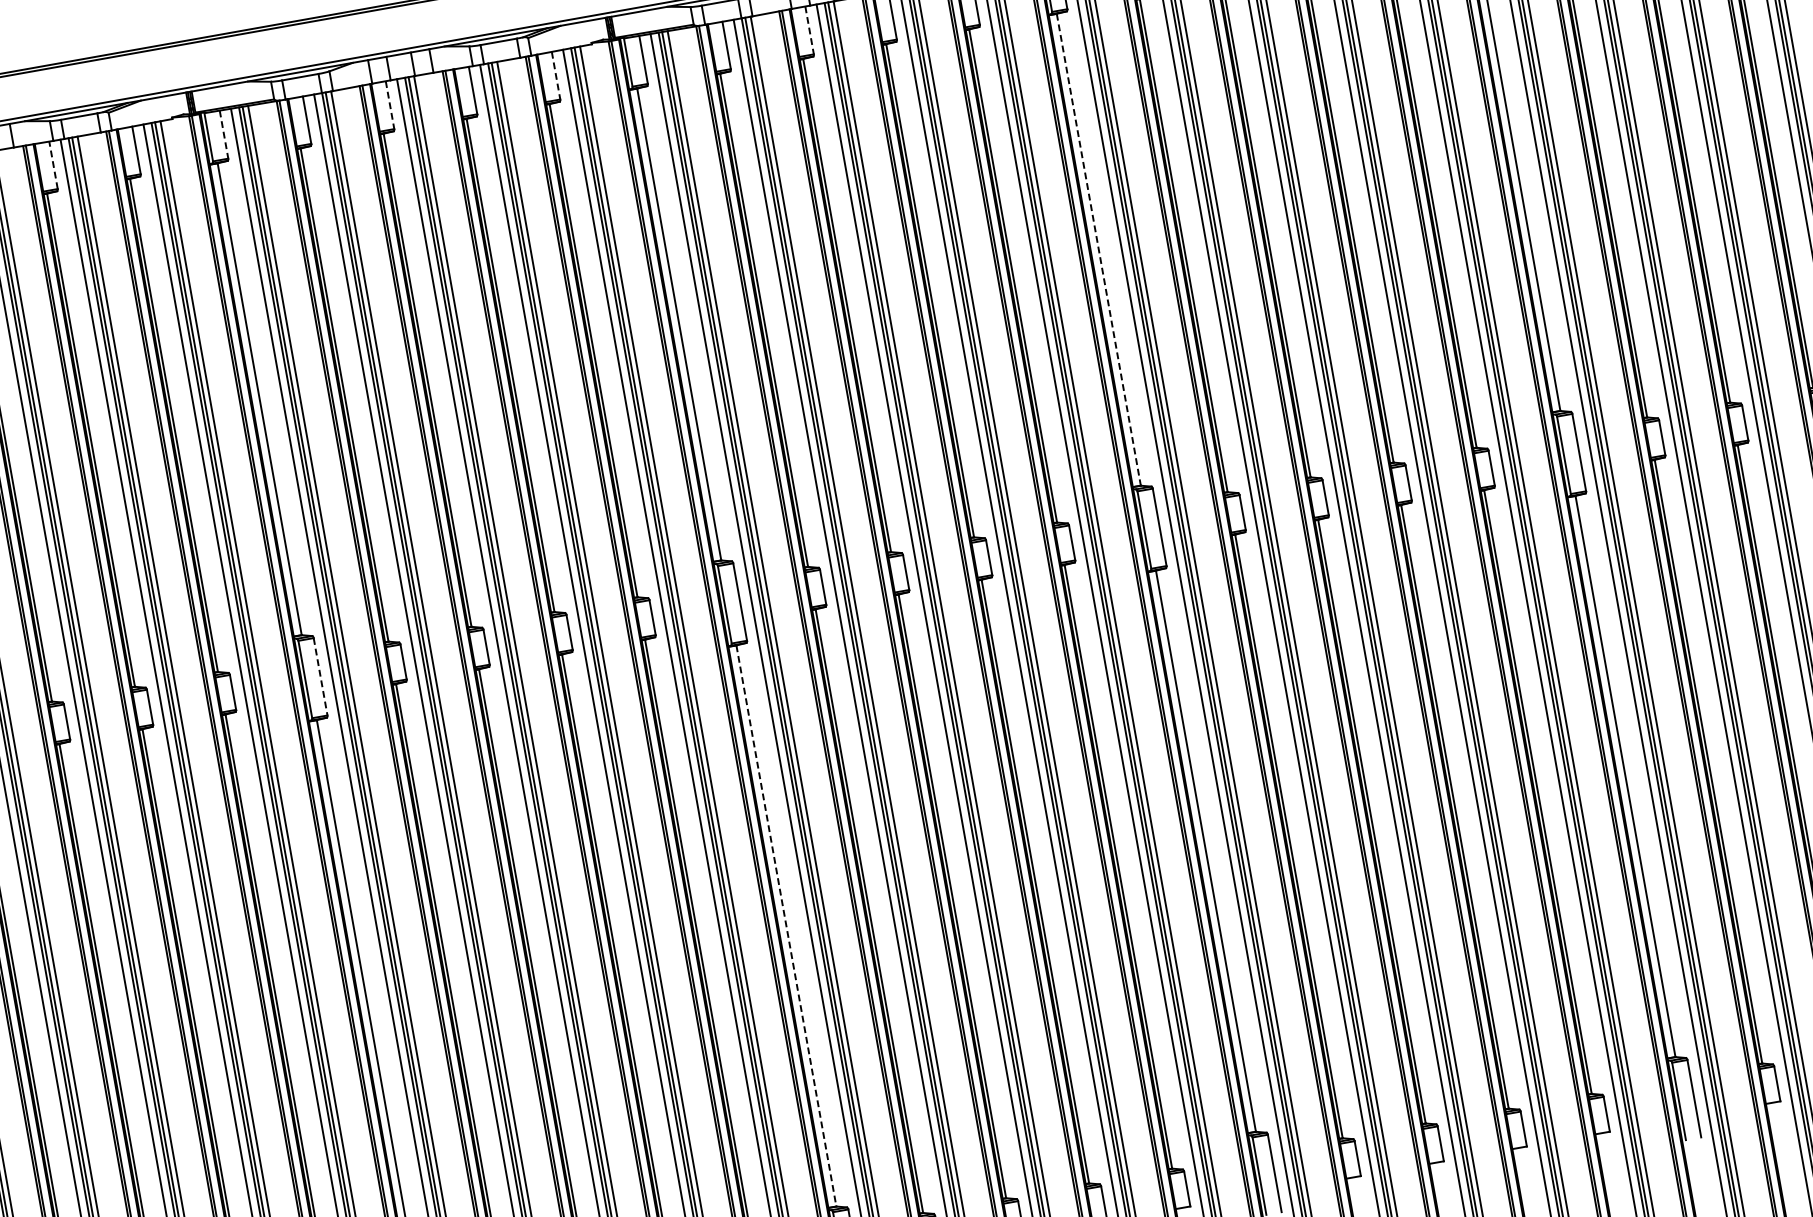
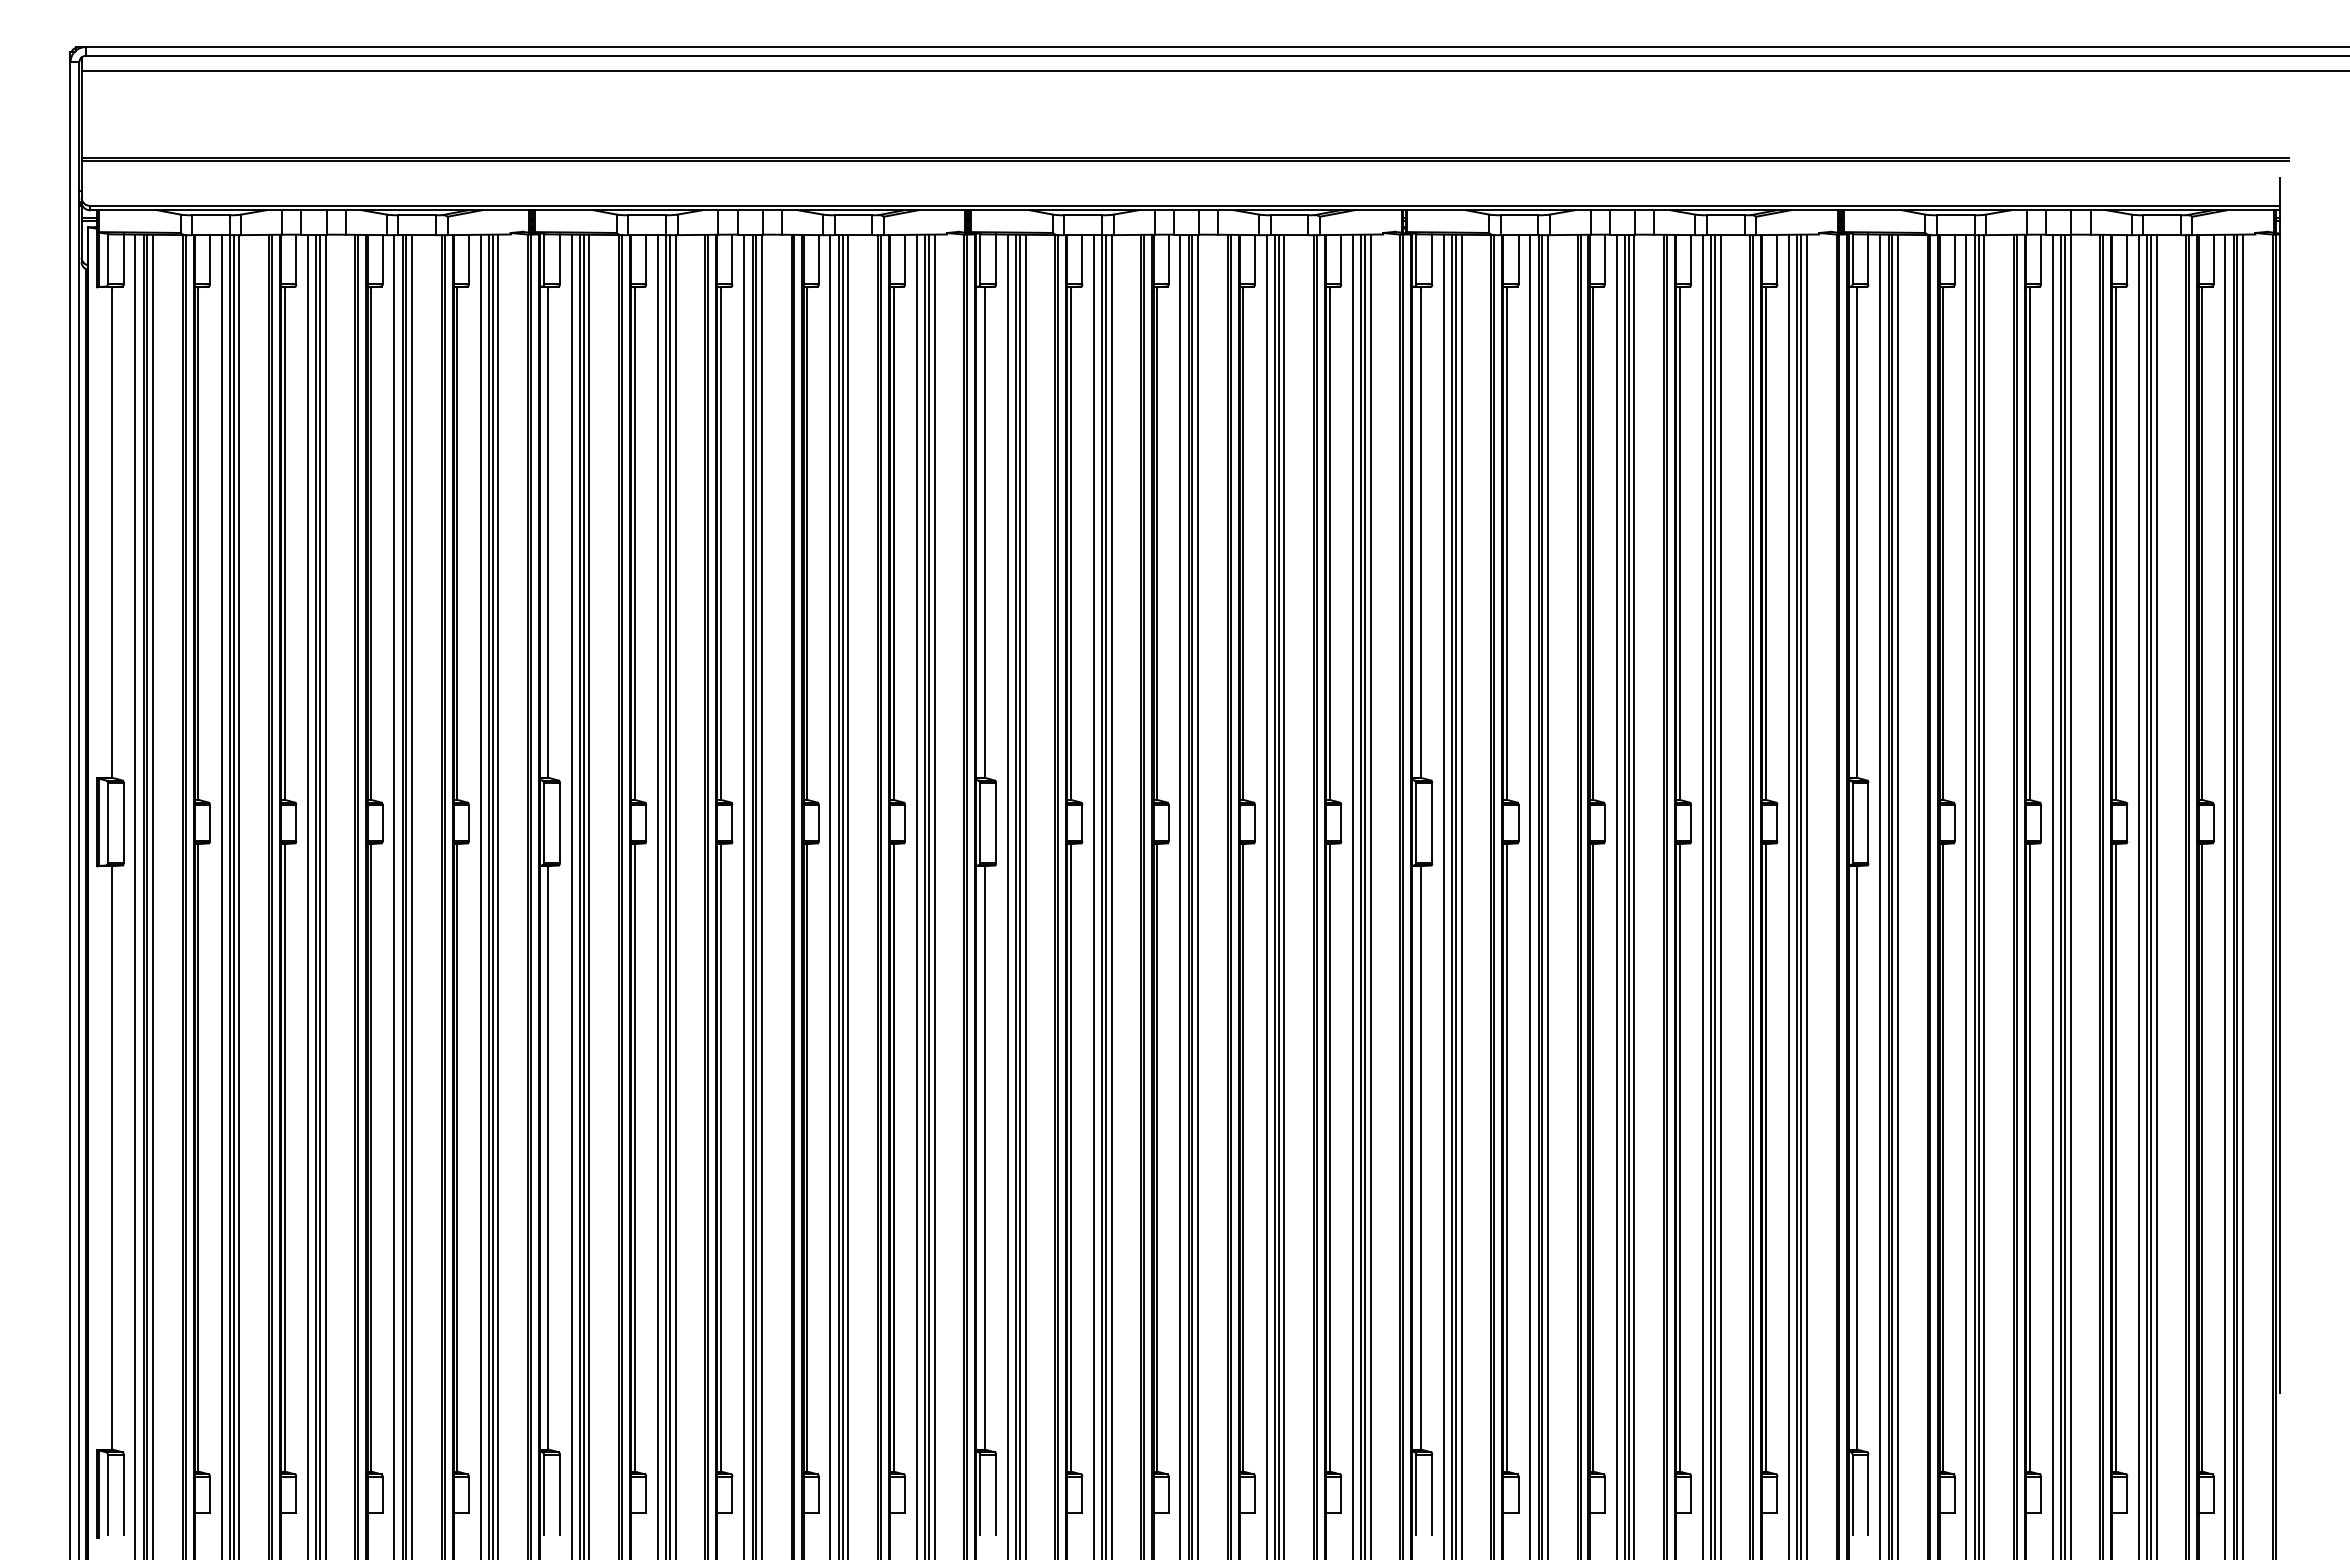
line: (809, 30) -> (1168, 259), dashed -> solid
line: (556, 75) -> (905, 259), dashed -> solid
line: (390, 105) -> (732, 259), dashed -> solid
line: (223, 134) -> (559, 259), dashed -> solid
line: (53, 165) -> (382, 259), dashed -> solid
line: (1098, 250) -> (1420, 533), dashed -> solid
line: (320, 677) -> (559, 823), dashed -> solid
line: (786, 925) -> (984, 1157), dashed -> solid

